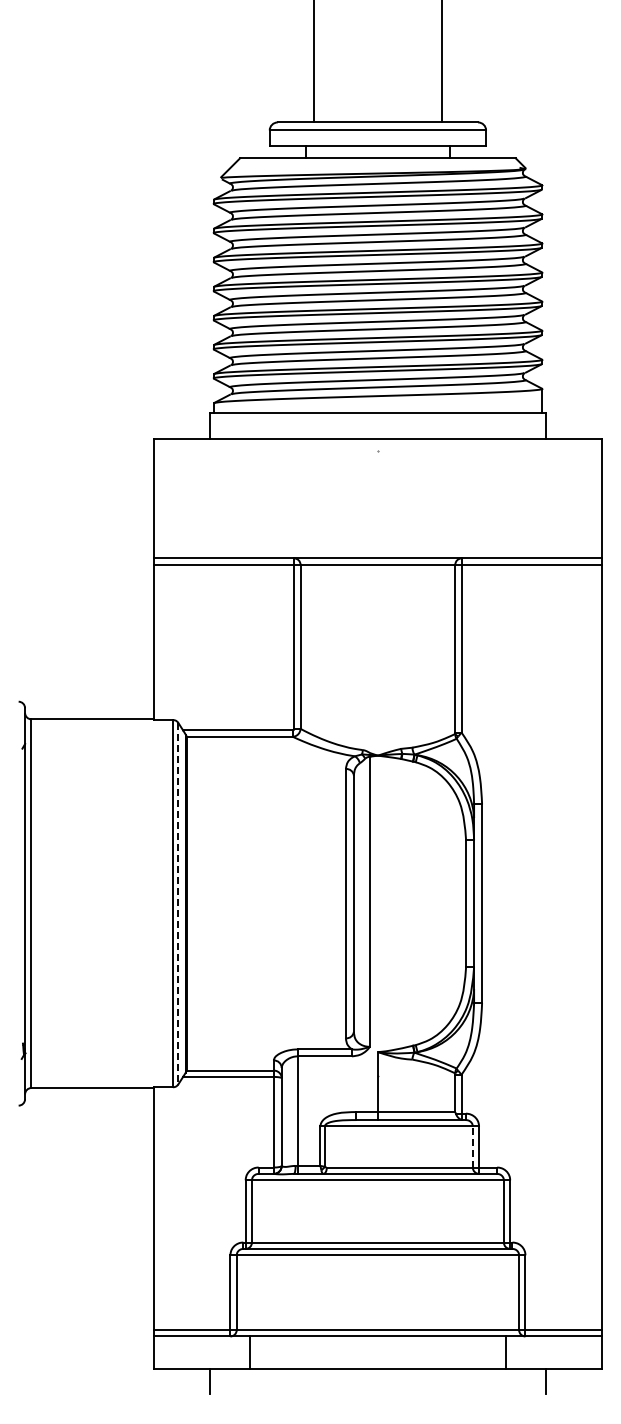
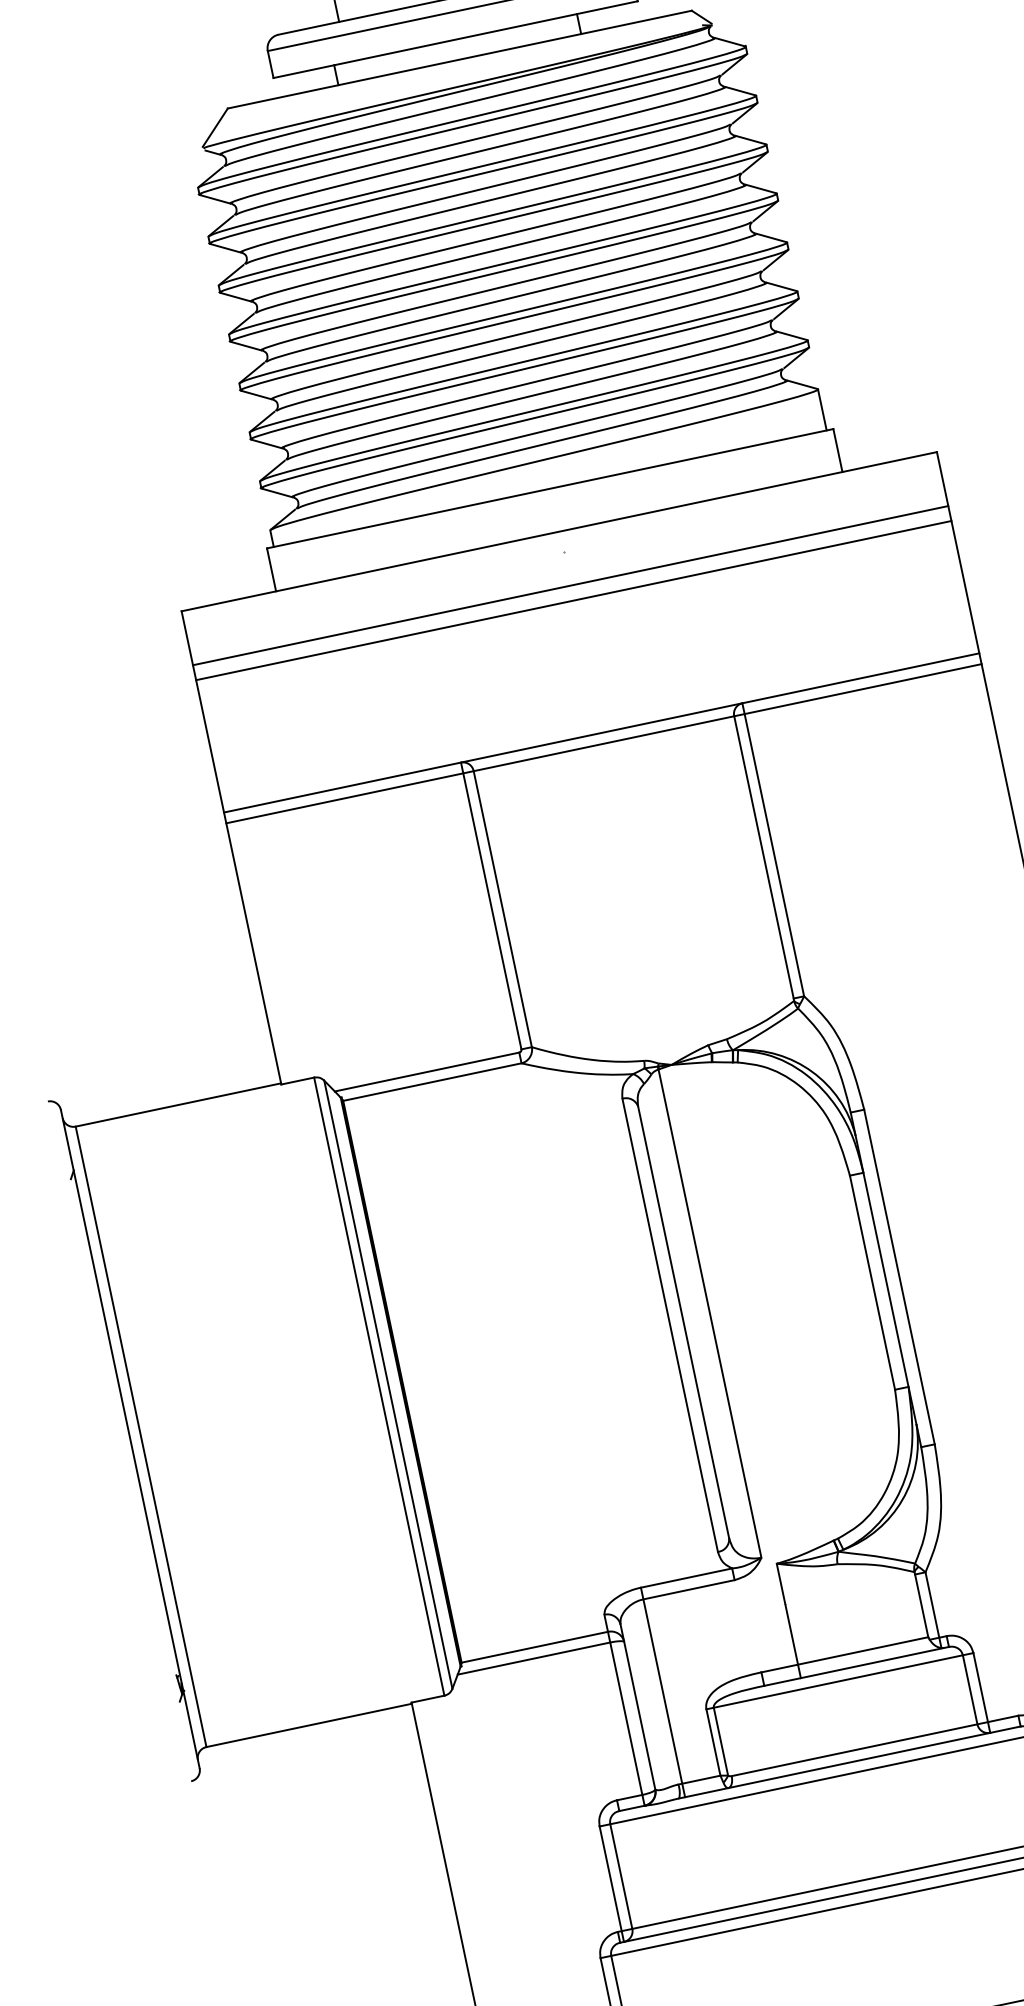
line: (377, 470) -> (569, 585), added
line: (377, 479) -> (572, 600), added
line: (178, 903) -> (388, 1384), dashed -> solid
line: (472, 1147) -> (969, 1690), dashed -> solid

